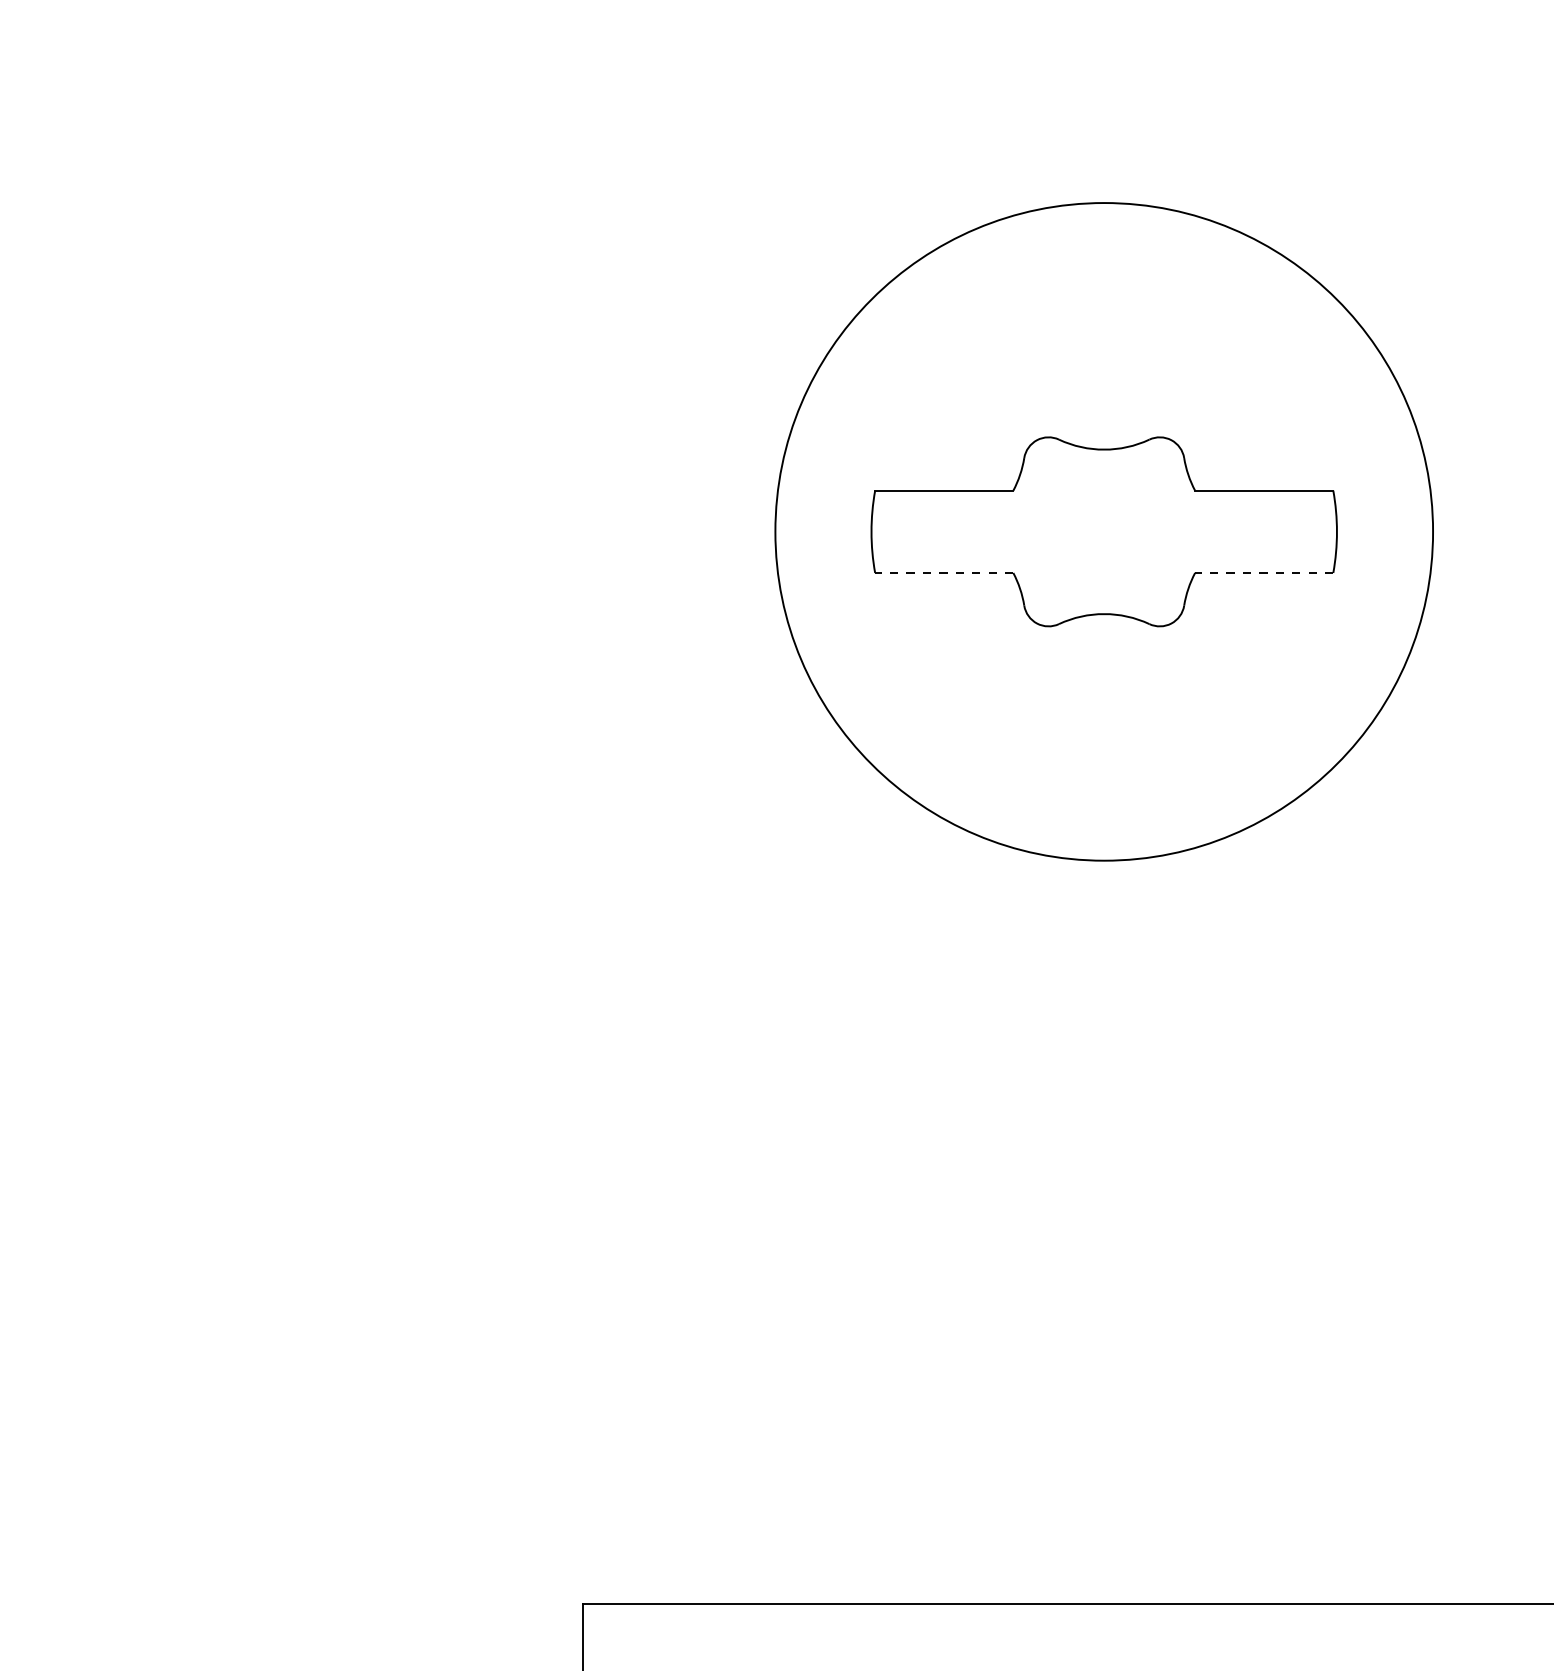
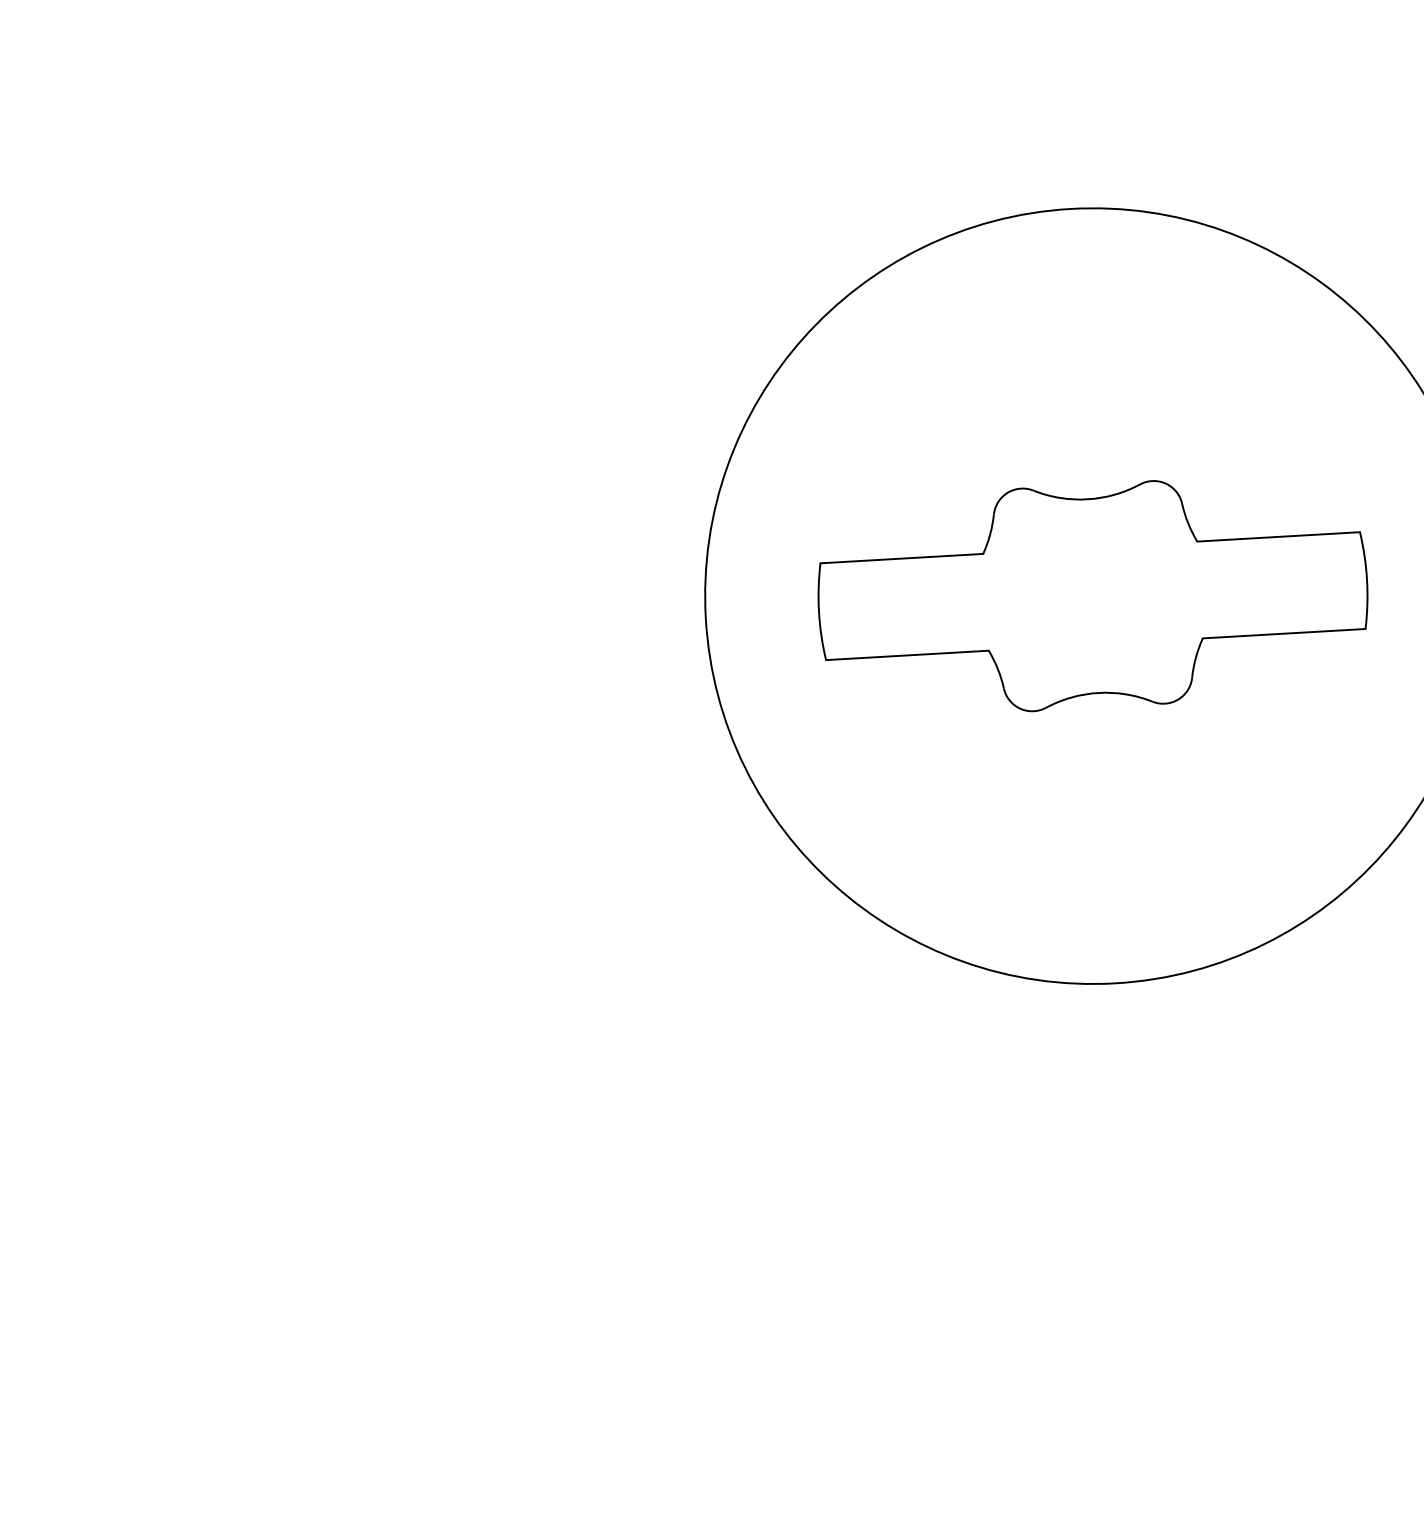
line: (943, 572) -> (906, 654), dashed -> solid
line: (1263, 572) -> (1283, 633), dashed -> solid

